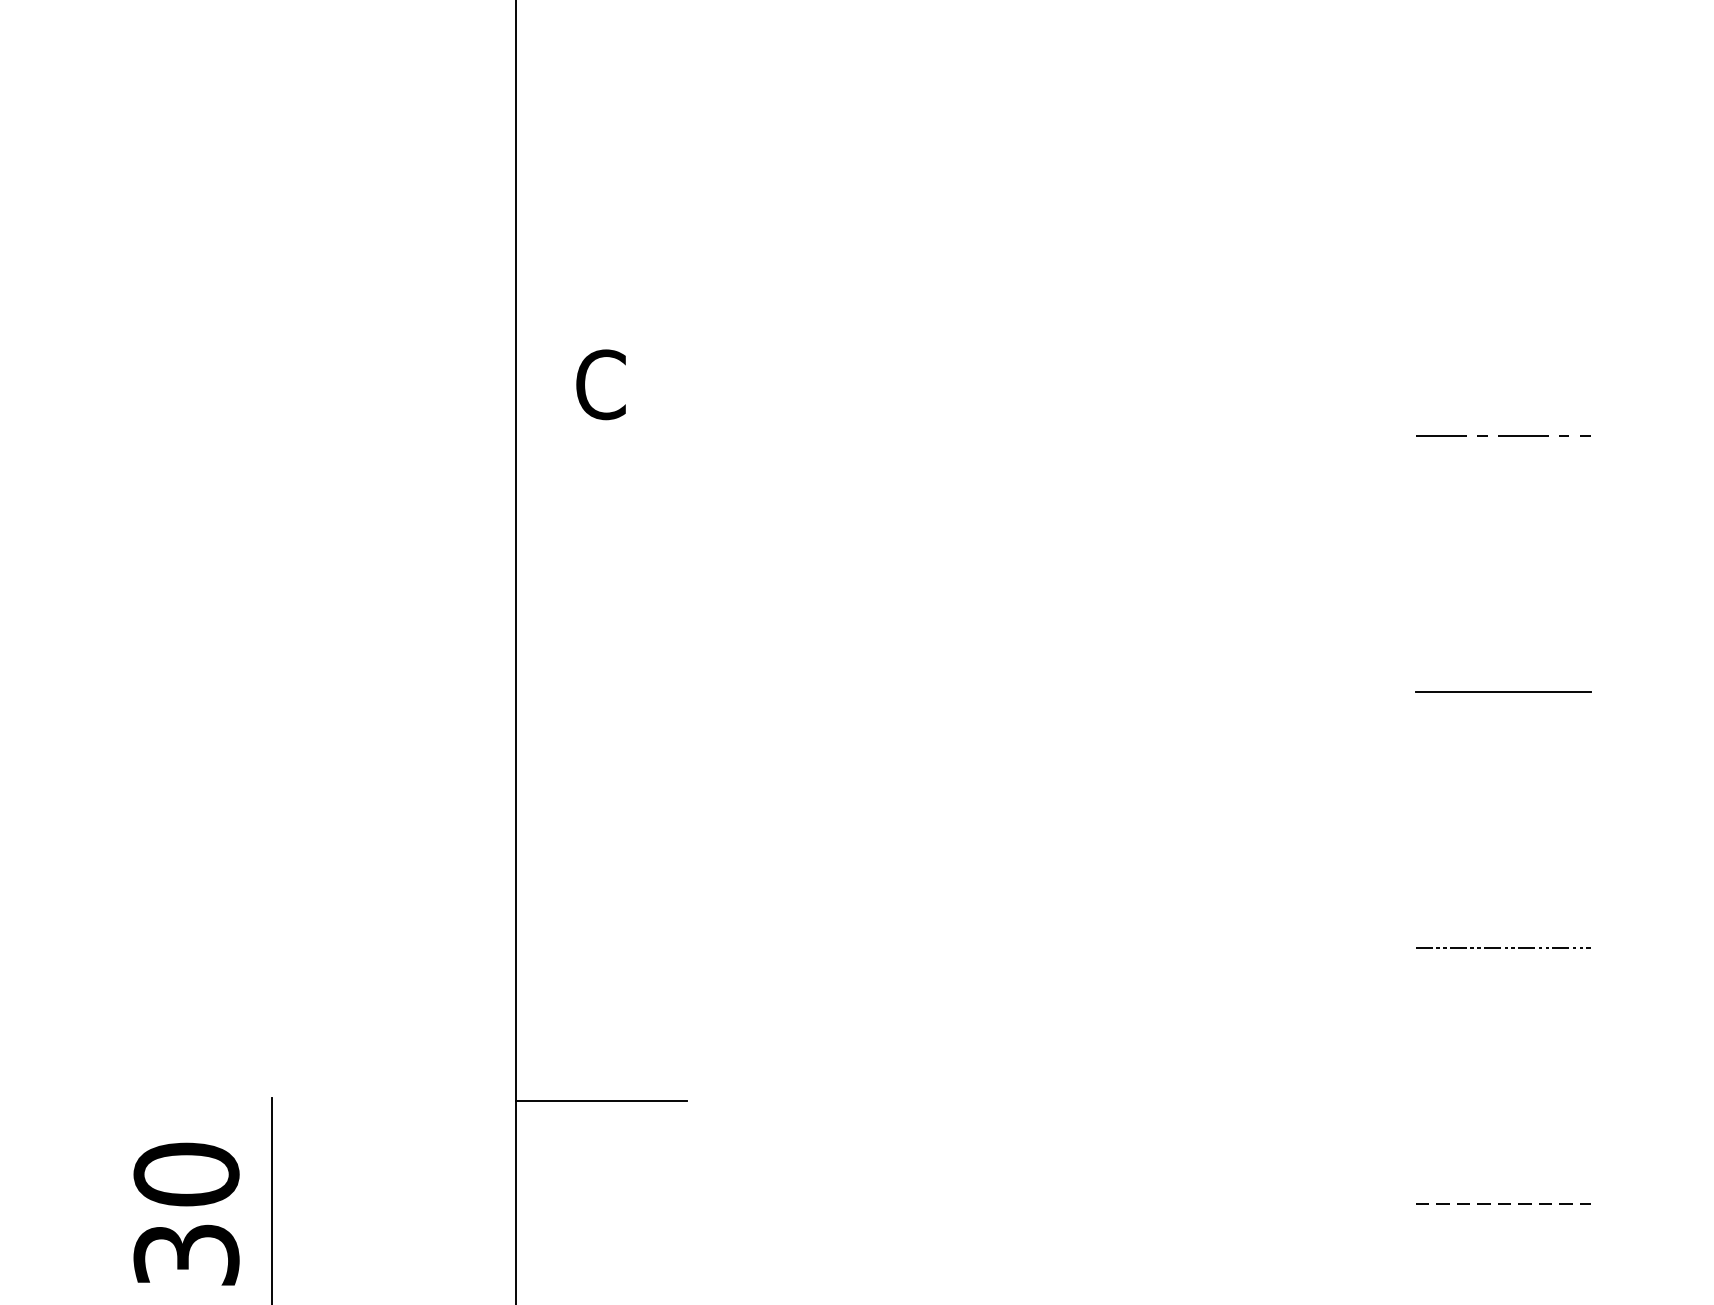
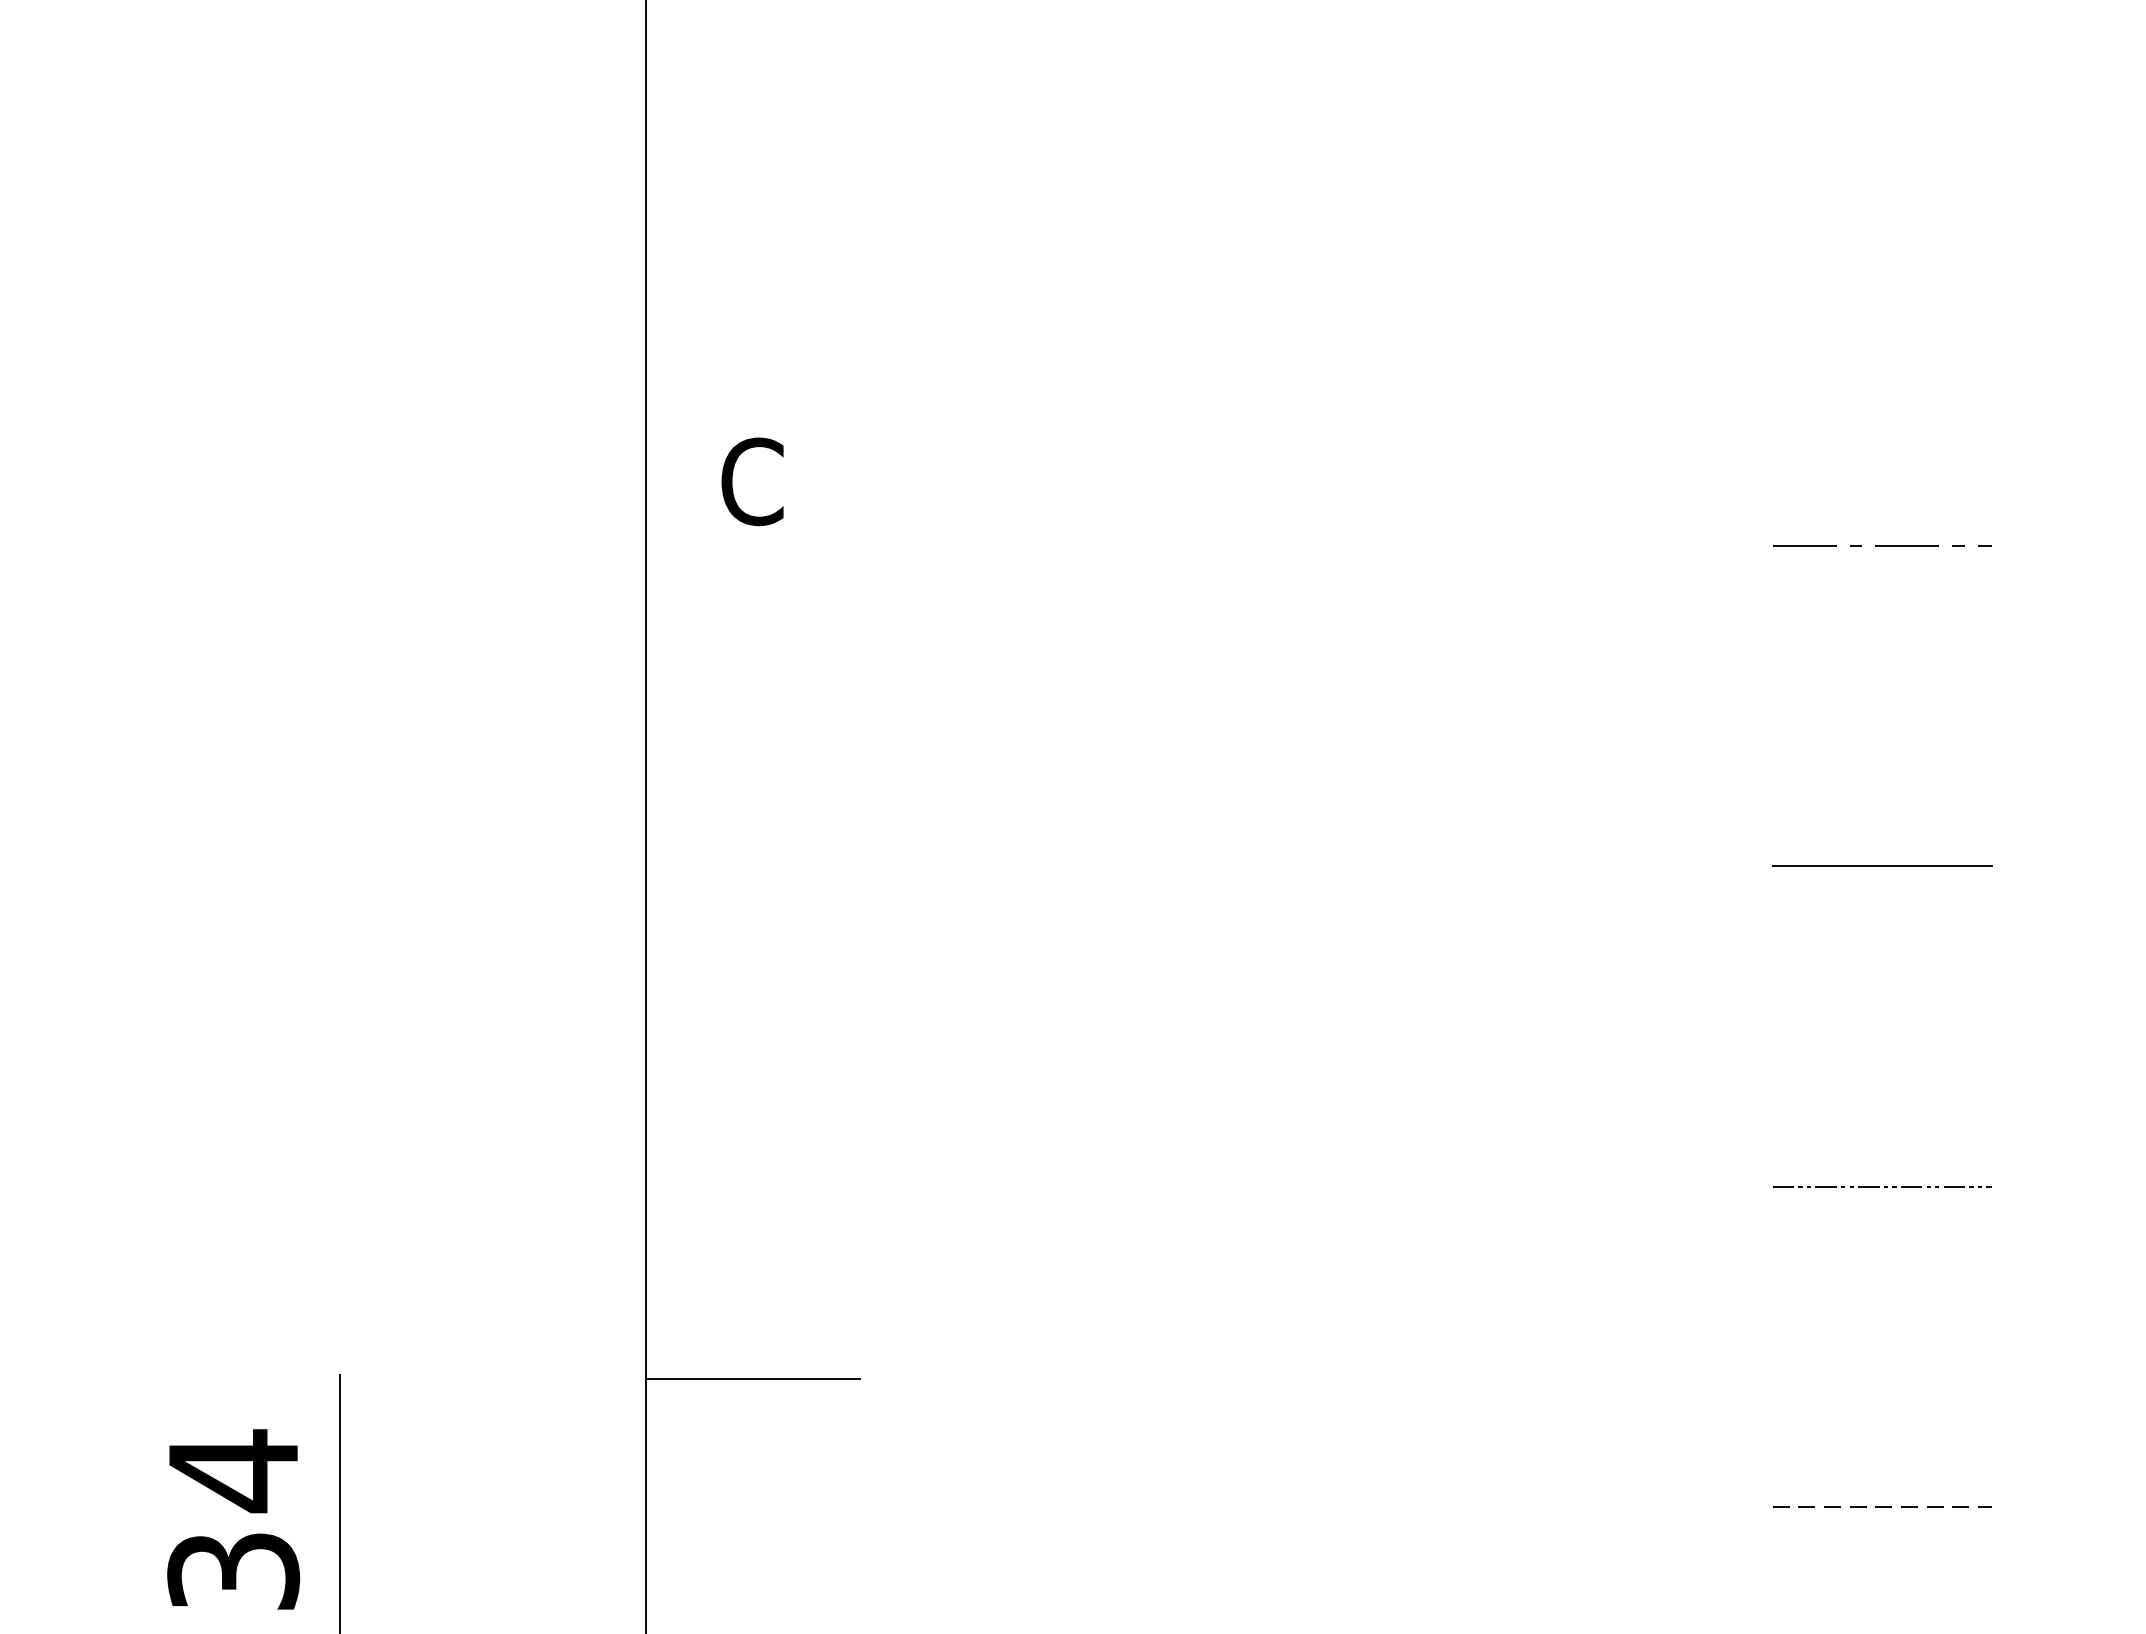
text: (186, 1175) -> (233, 1471), 30 -> 34

